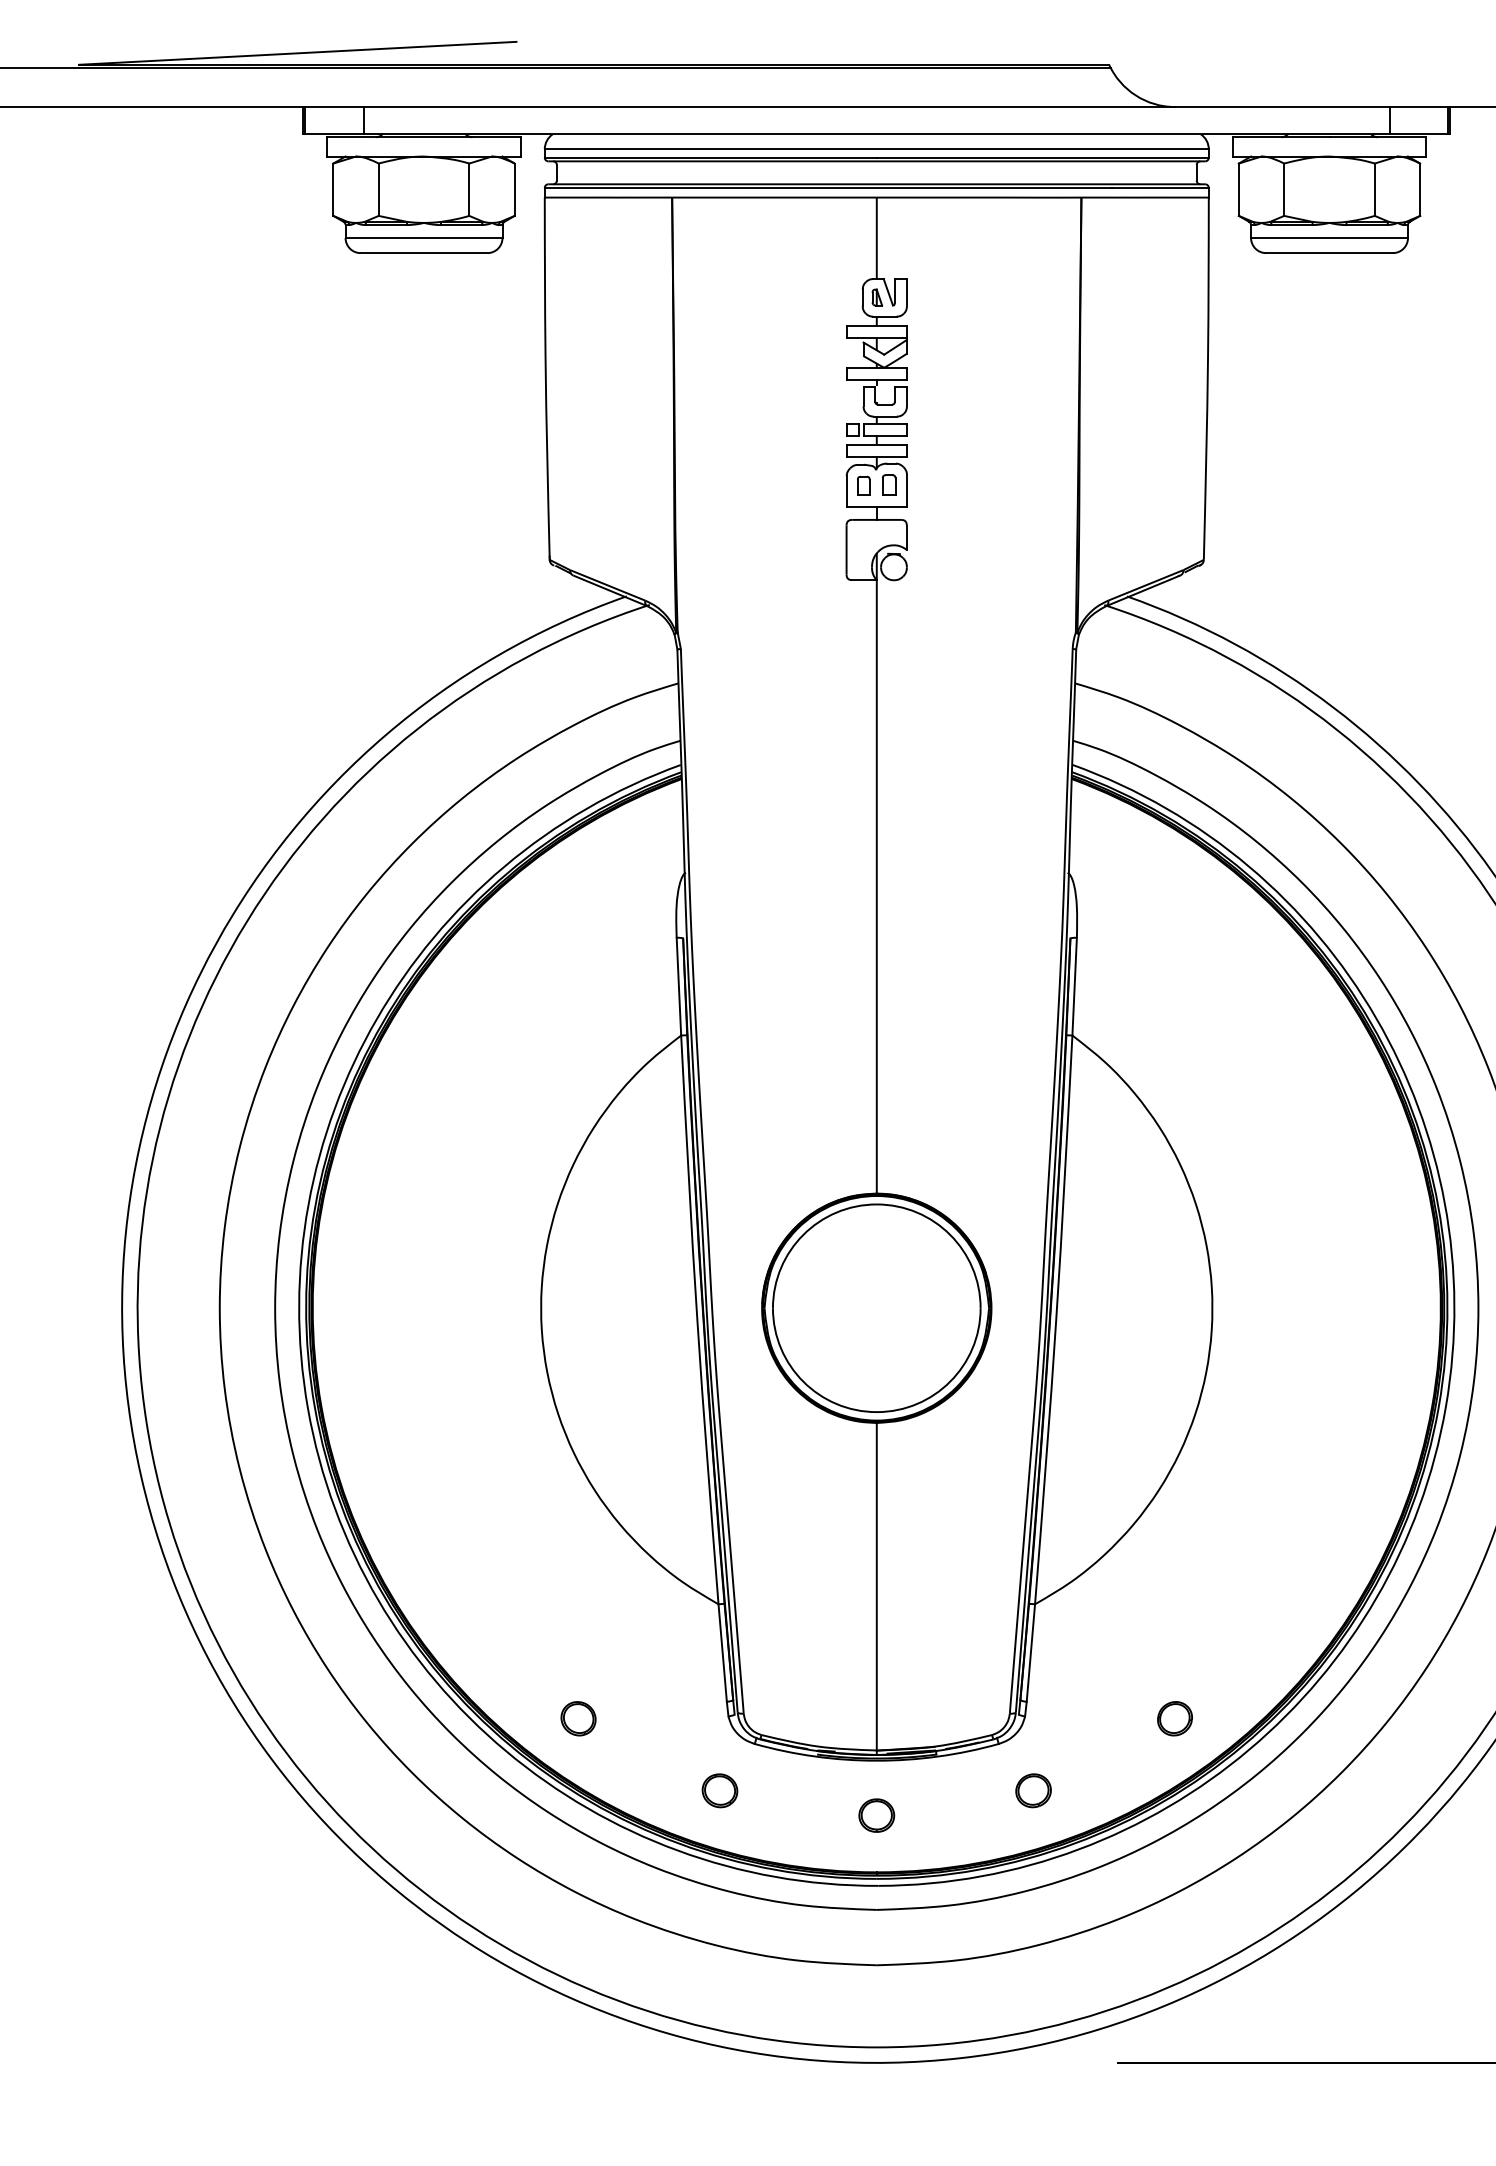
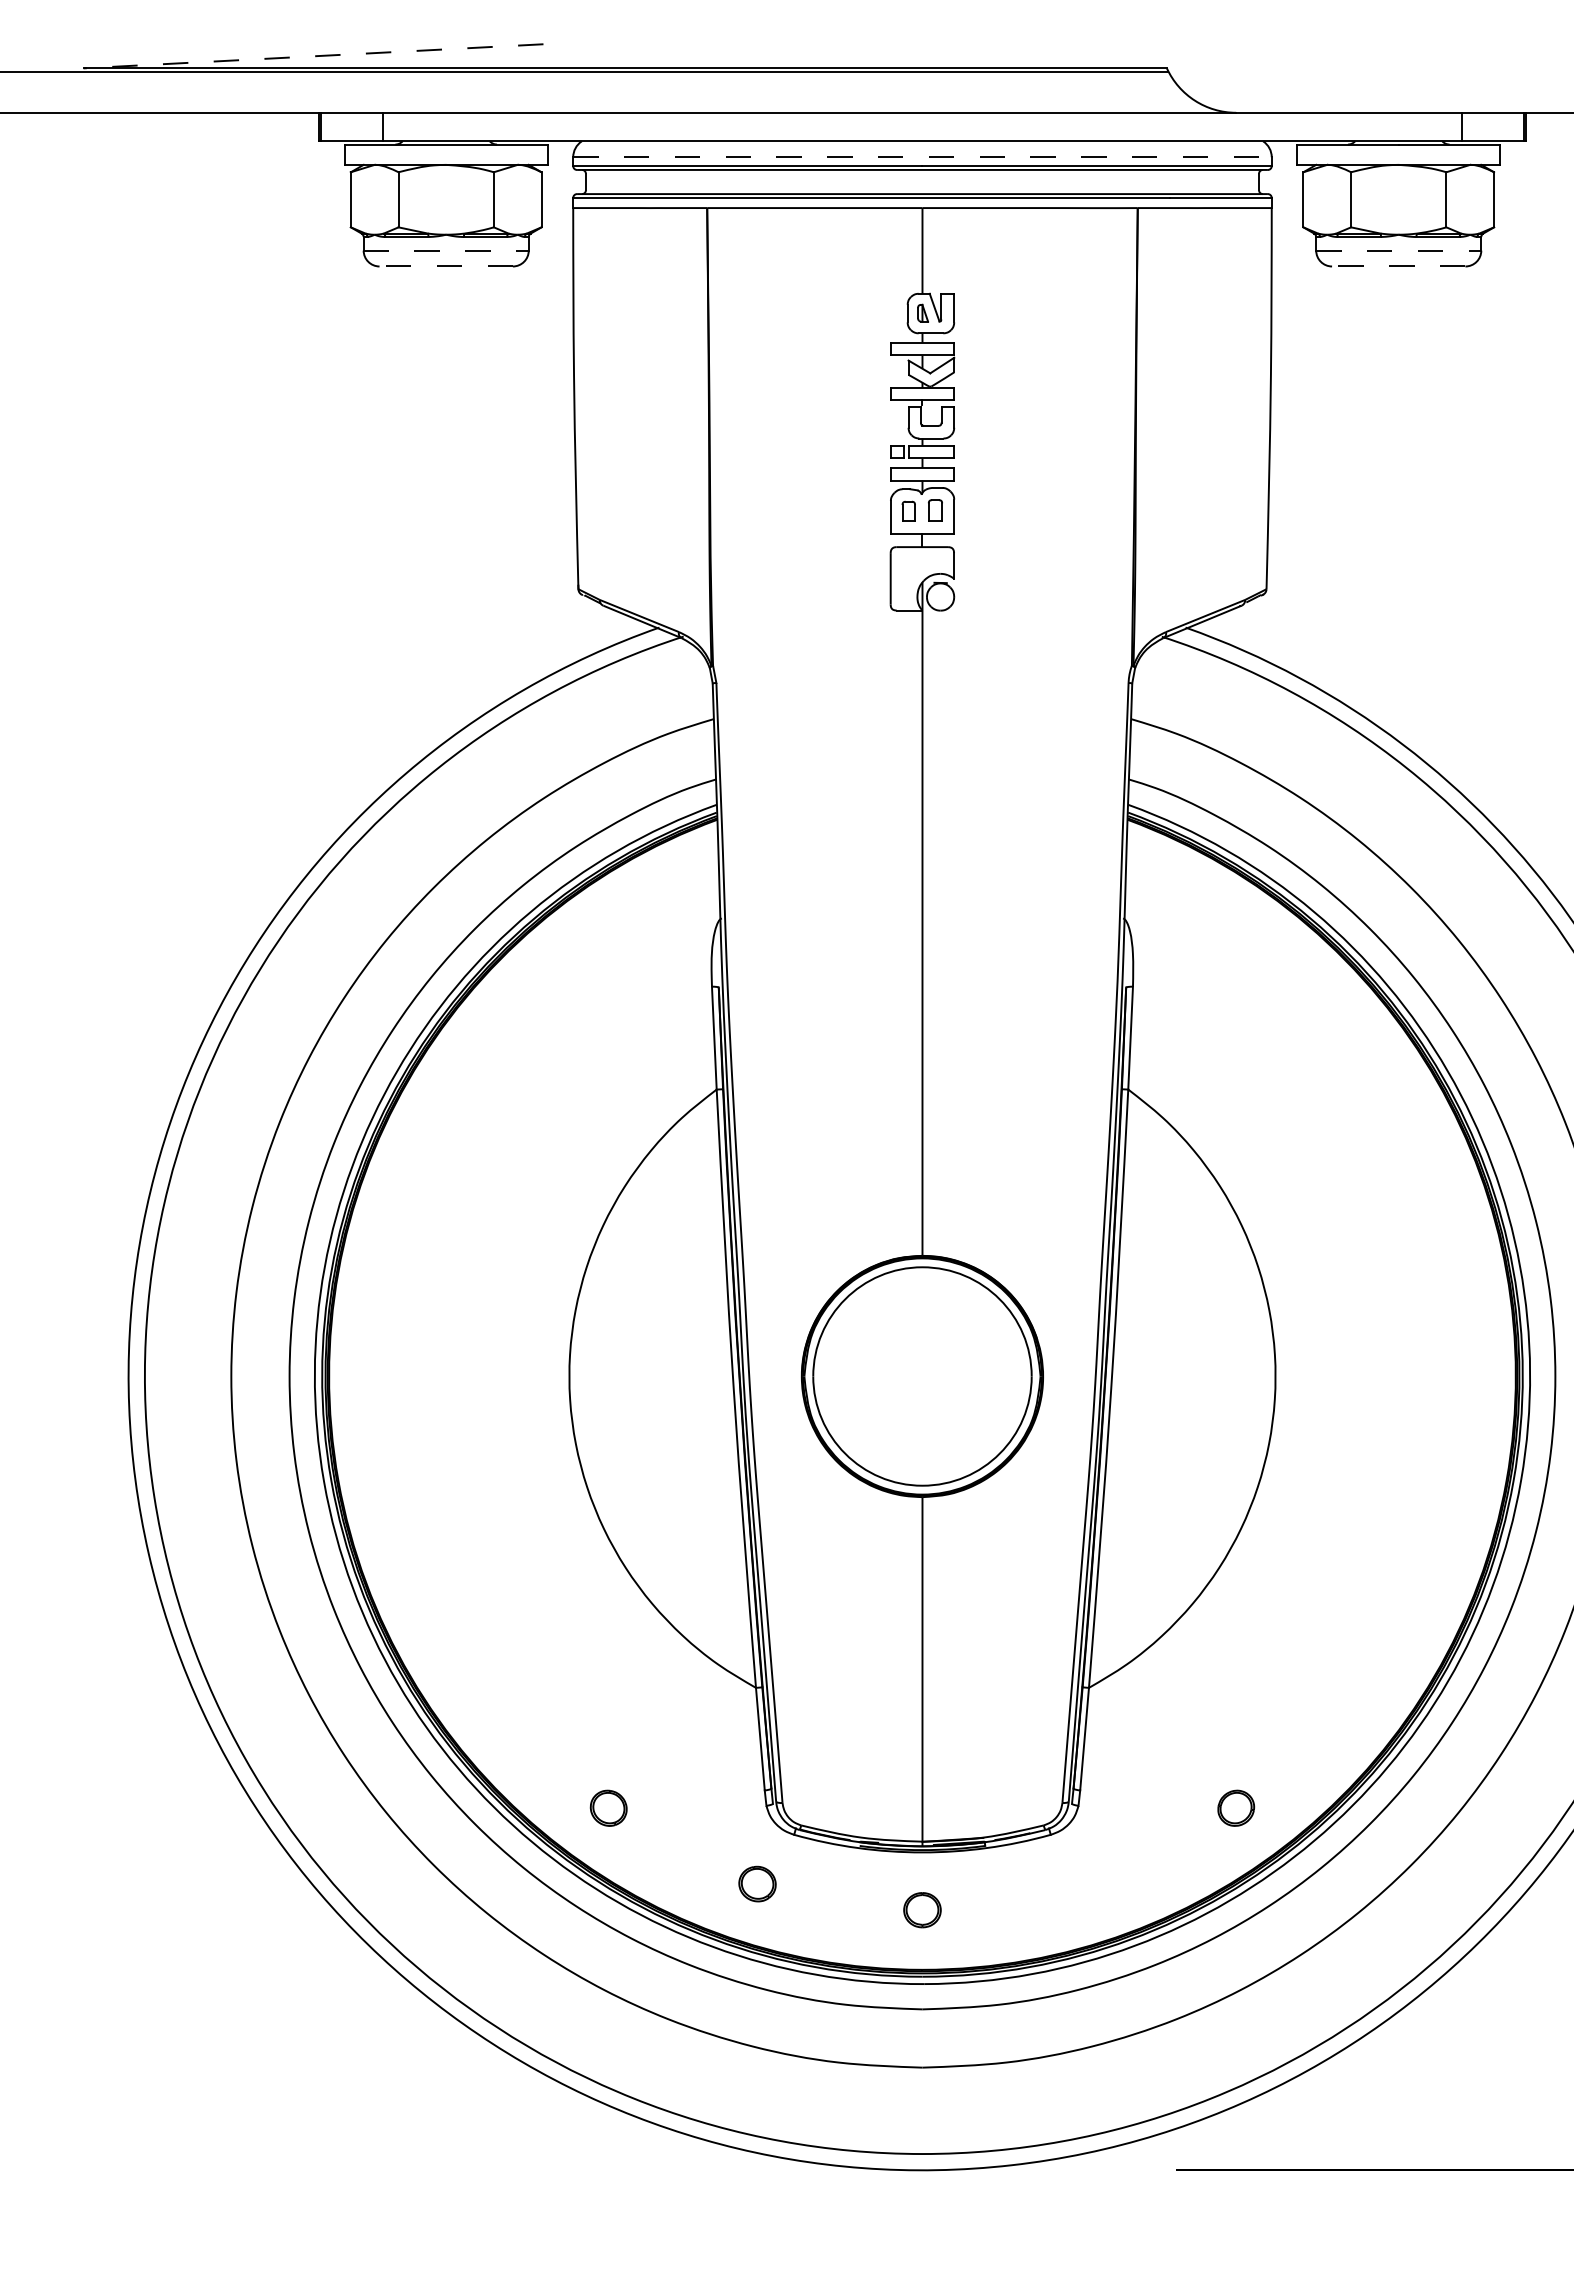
line: (297, 53) -> (313, 56), solid -> dashed
line: (876, 149) -> (922, 157), solid -> dashed
line: (424, 237) -> (446, 250), solid -> dashed
line: (1329, 237) -> (1398, 250), solid -> dashed
line: (424, 253) -> (446, 266), solid -> dashed
line: (1329, 253) -> (1398, 266), solid -> dashed
part: (1033, 1790) -> (1087, 1883), removed

